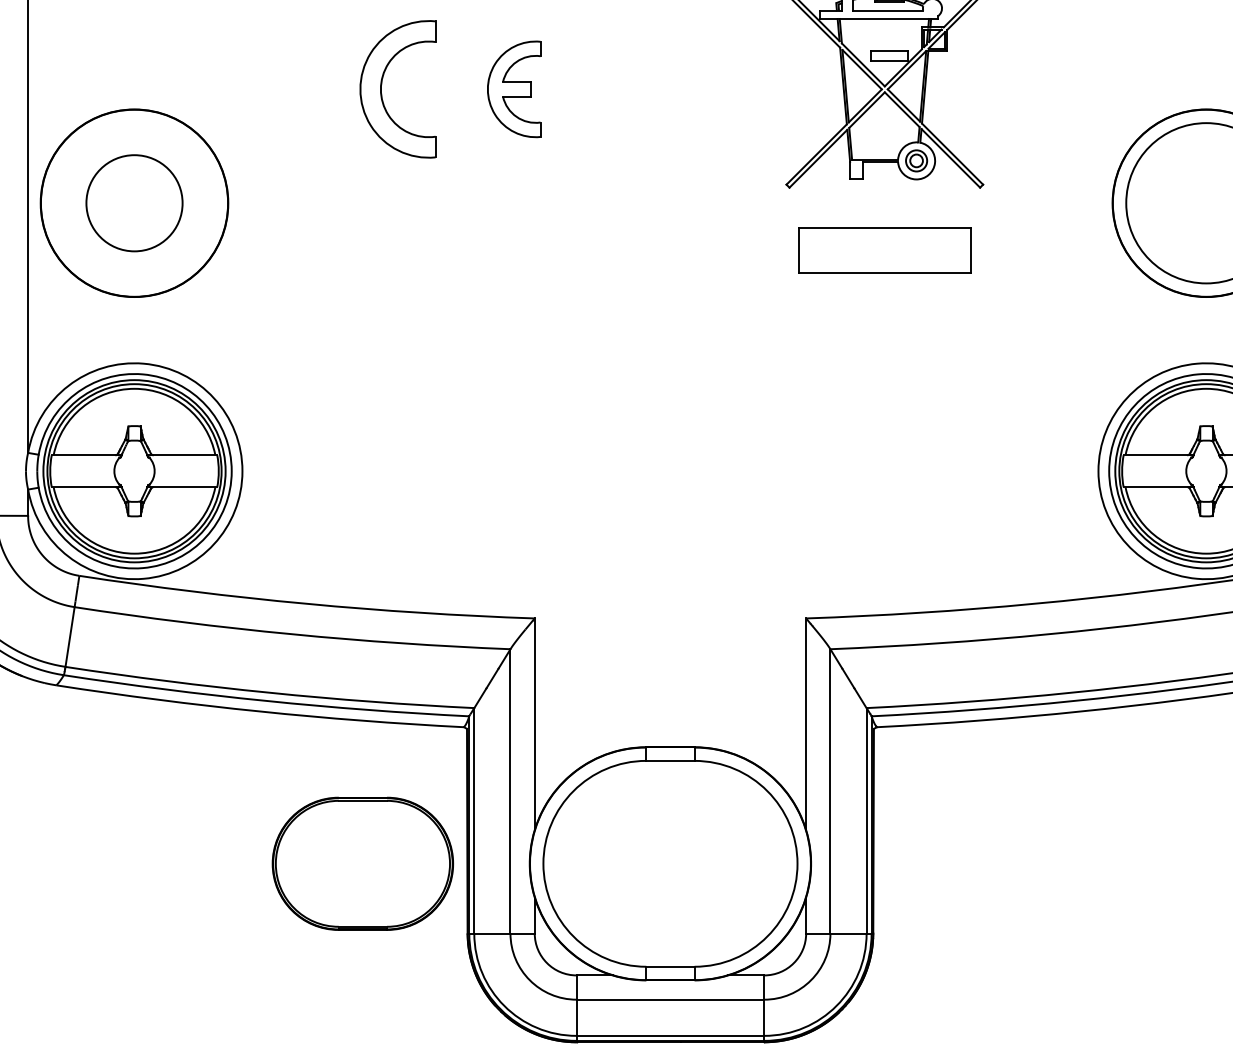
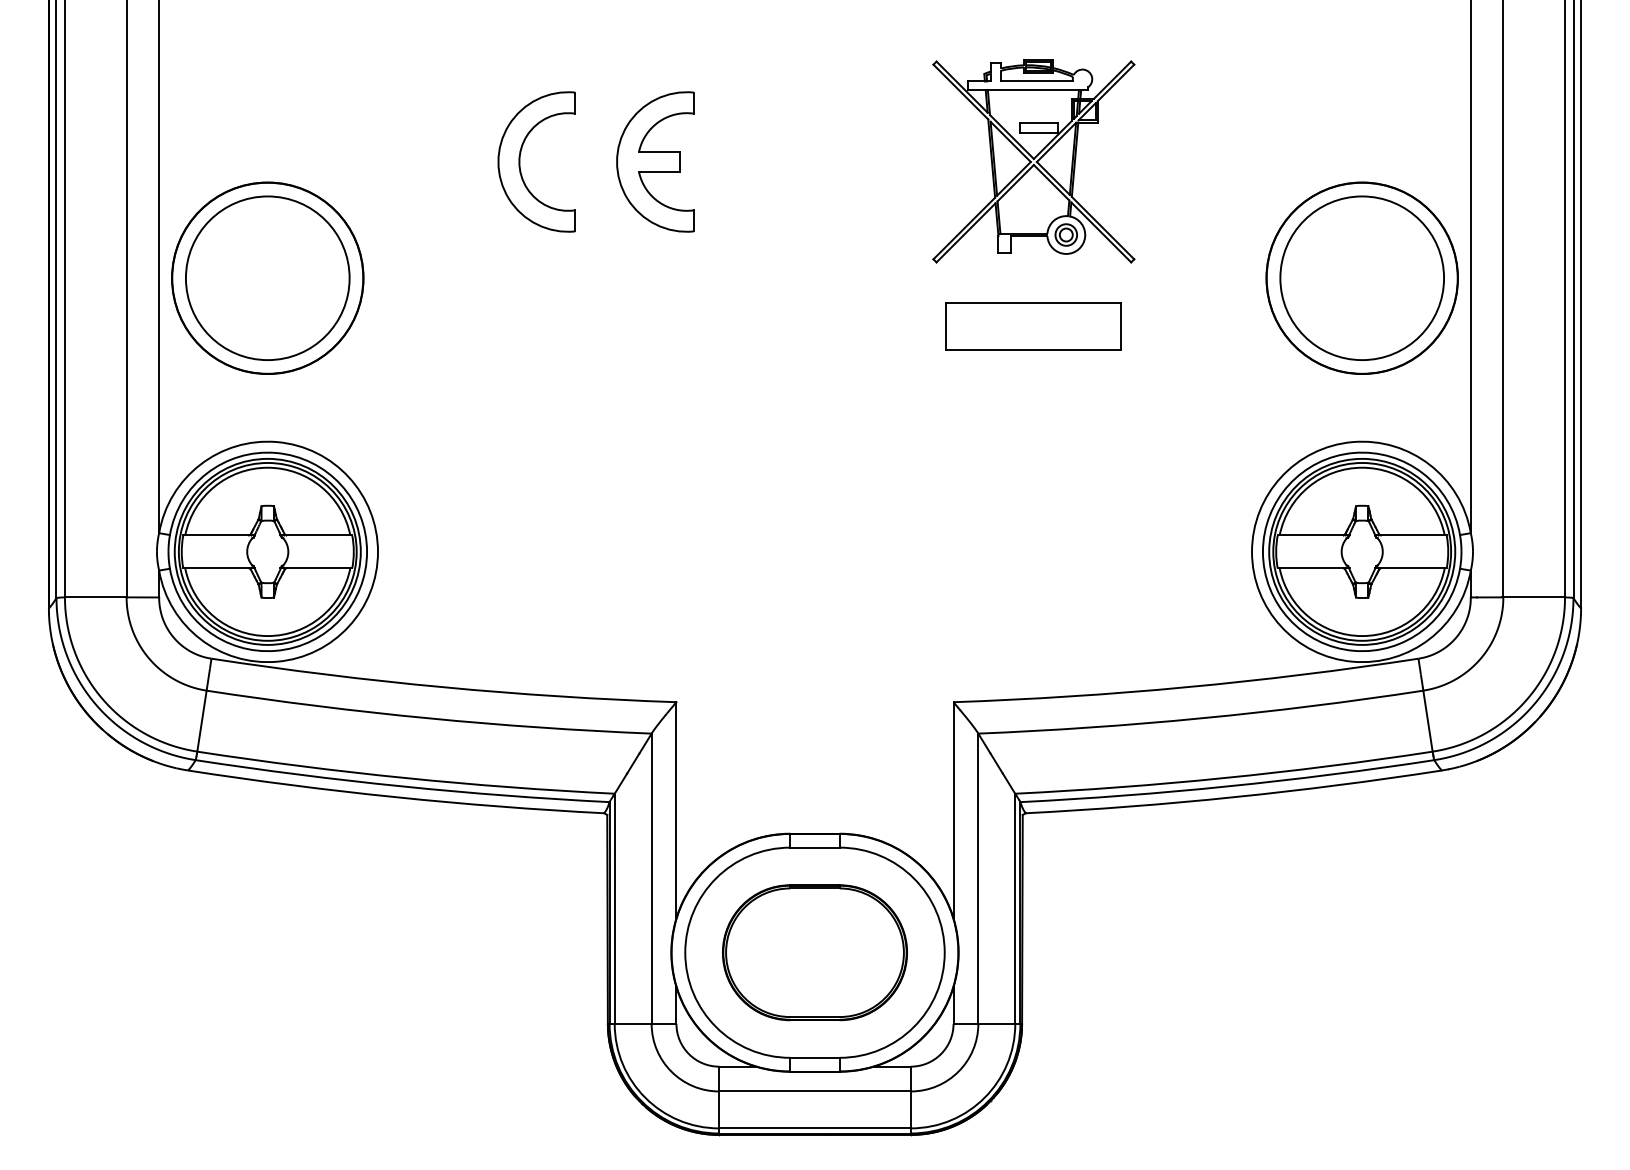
part: (514, 88) -> (655, 161), size x1.43
circle: (134, 203) -> (267, 278), size x1.67
part: (362, 863) -> (814, 952), moved

